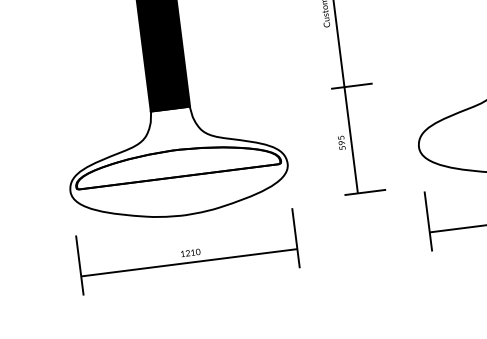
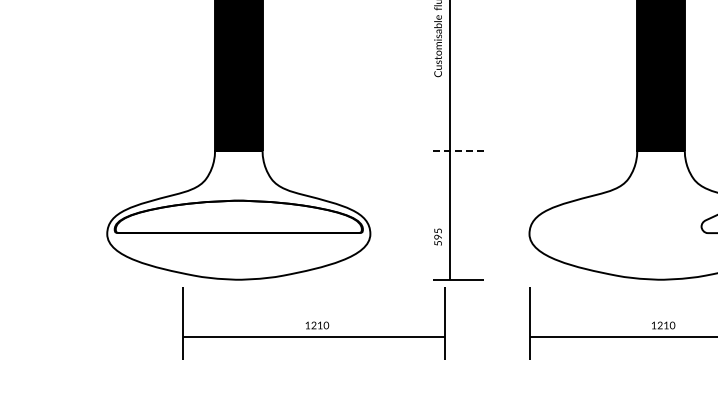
line: (352, 85) -> (459, 150), solid -> dashed
text: (341, 142) -> (437, 236), moved
part: (187, 251) -> (313, 323), moved

